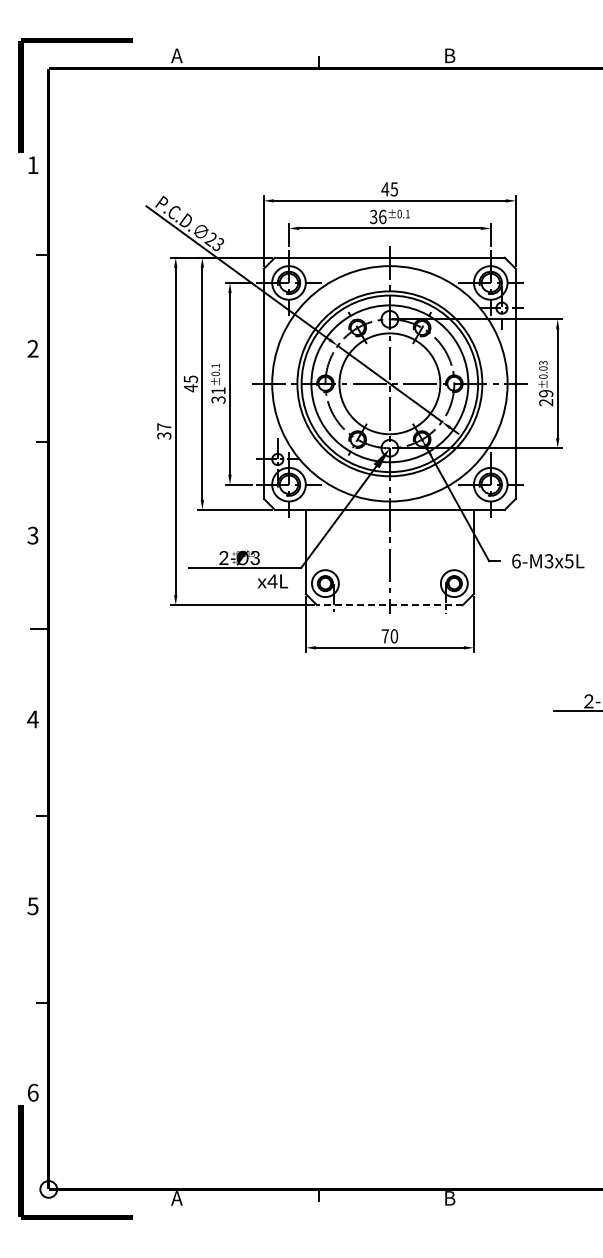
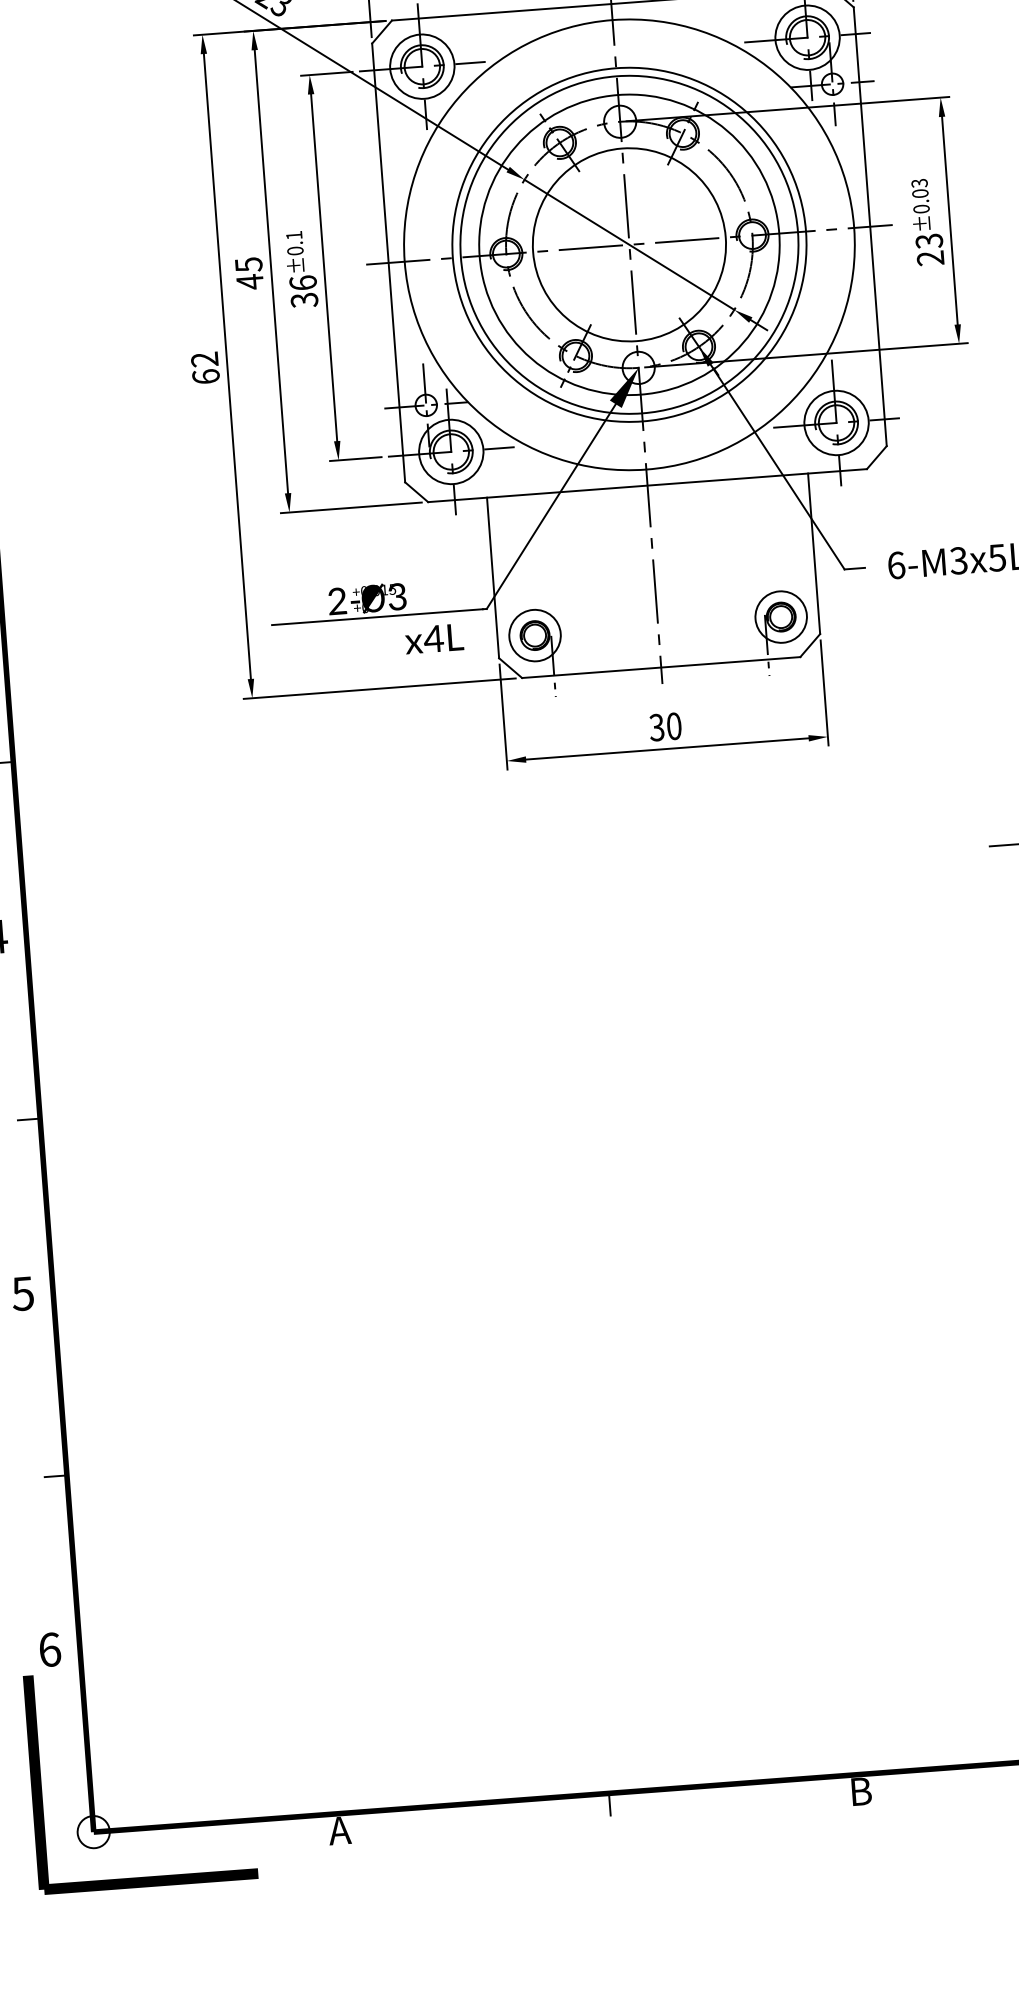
text: (218, 390) -> (303, 282), 31 -> 36
text: (546, 393) -> (929, 240), 29 -> 23
text: (164, 431) -> (205, 368), 37 -> 62
line: (389, 605) -> (660, 668), dashed -> solid
text: (385, 636) -> (657, 727), 70 -> 30

